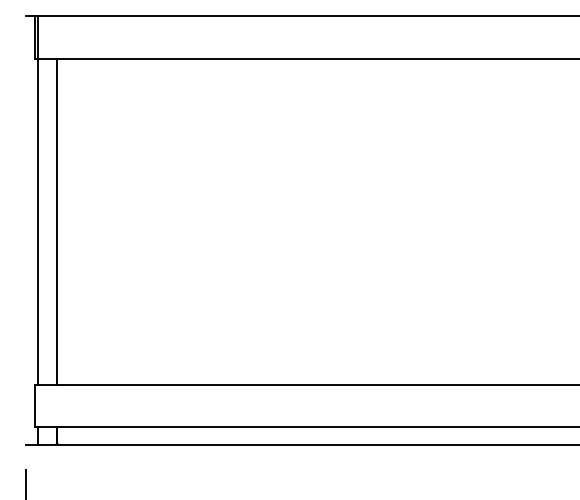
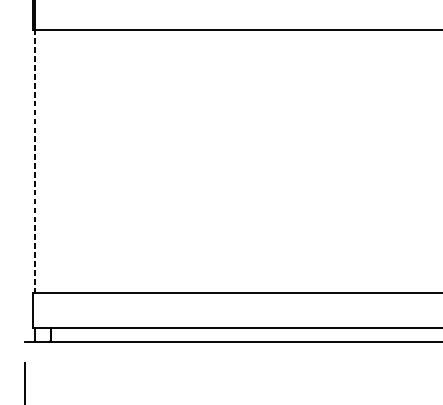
line: (38, 221) -> (35, 161), solid -> dashed
line: (57, 221) -> (50, 161), removed

